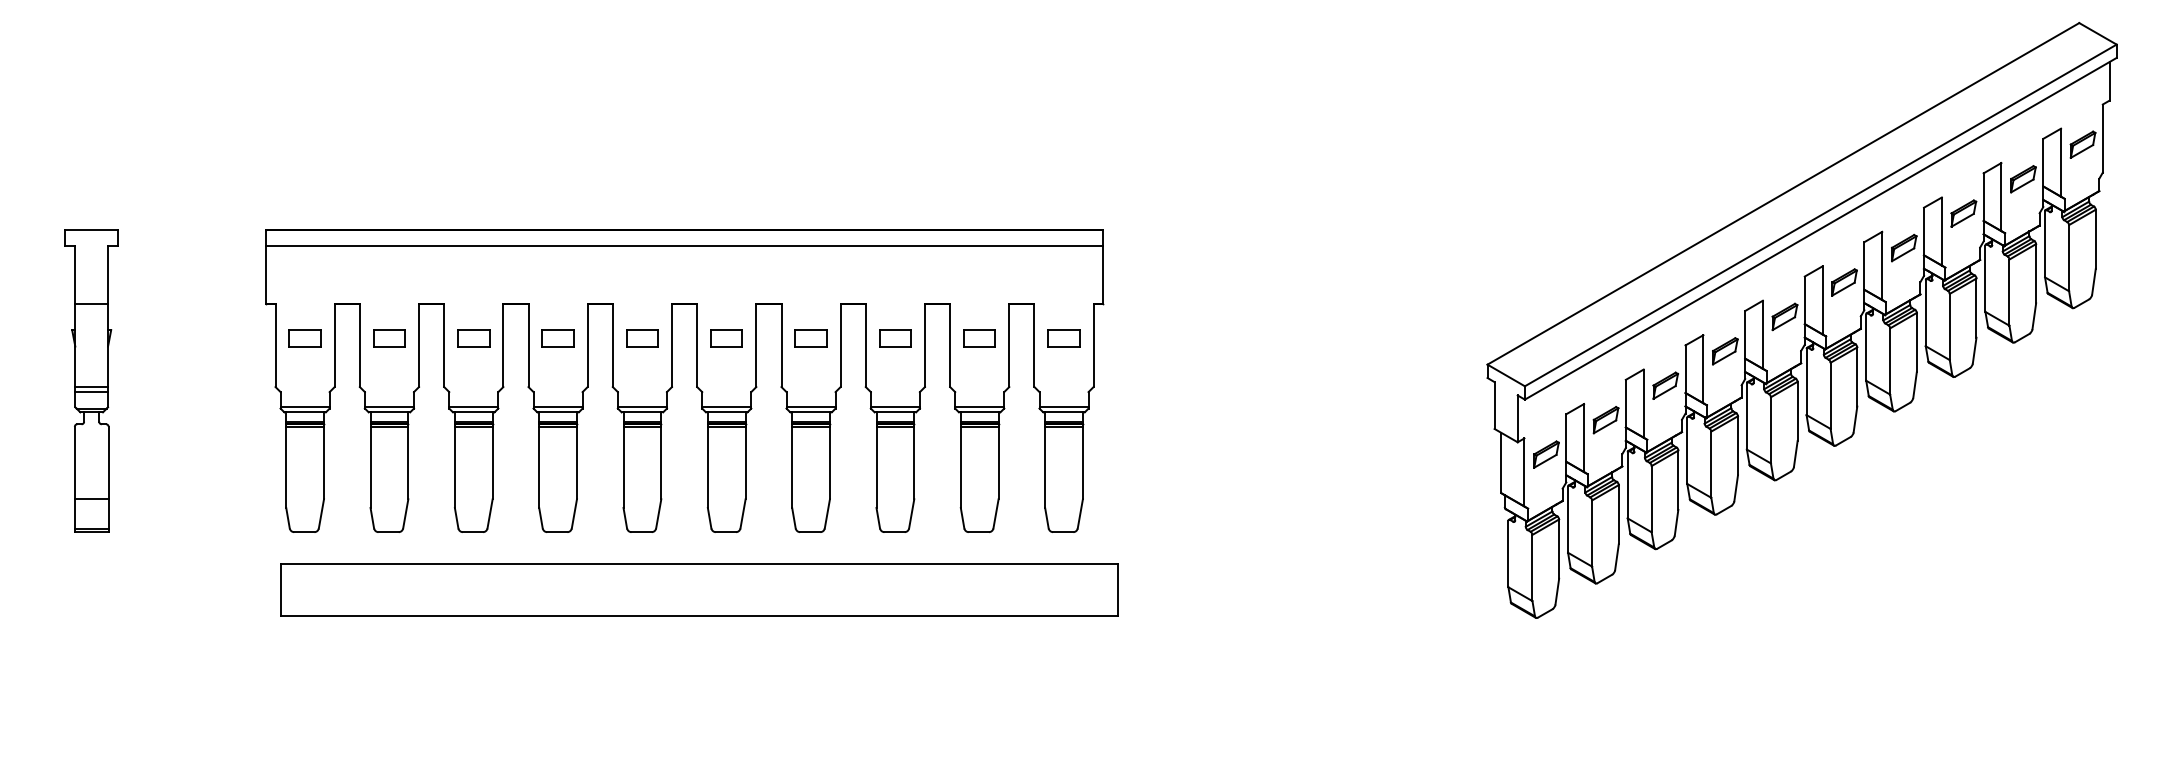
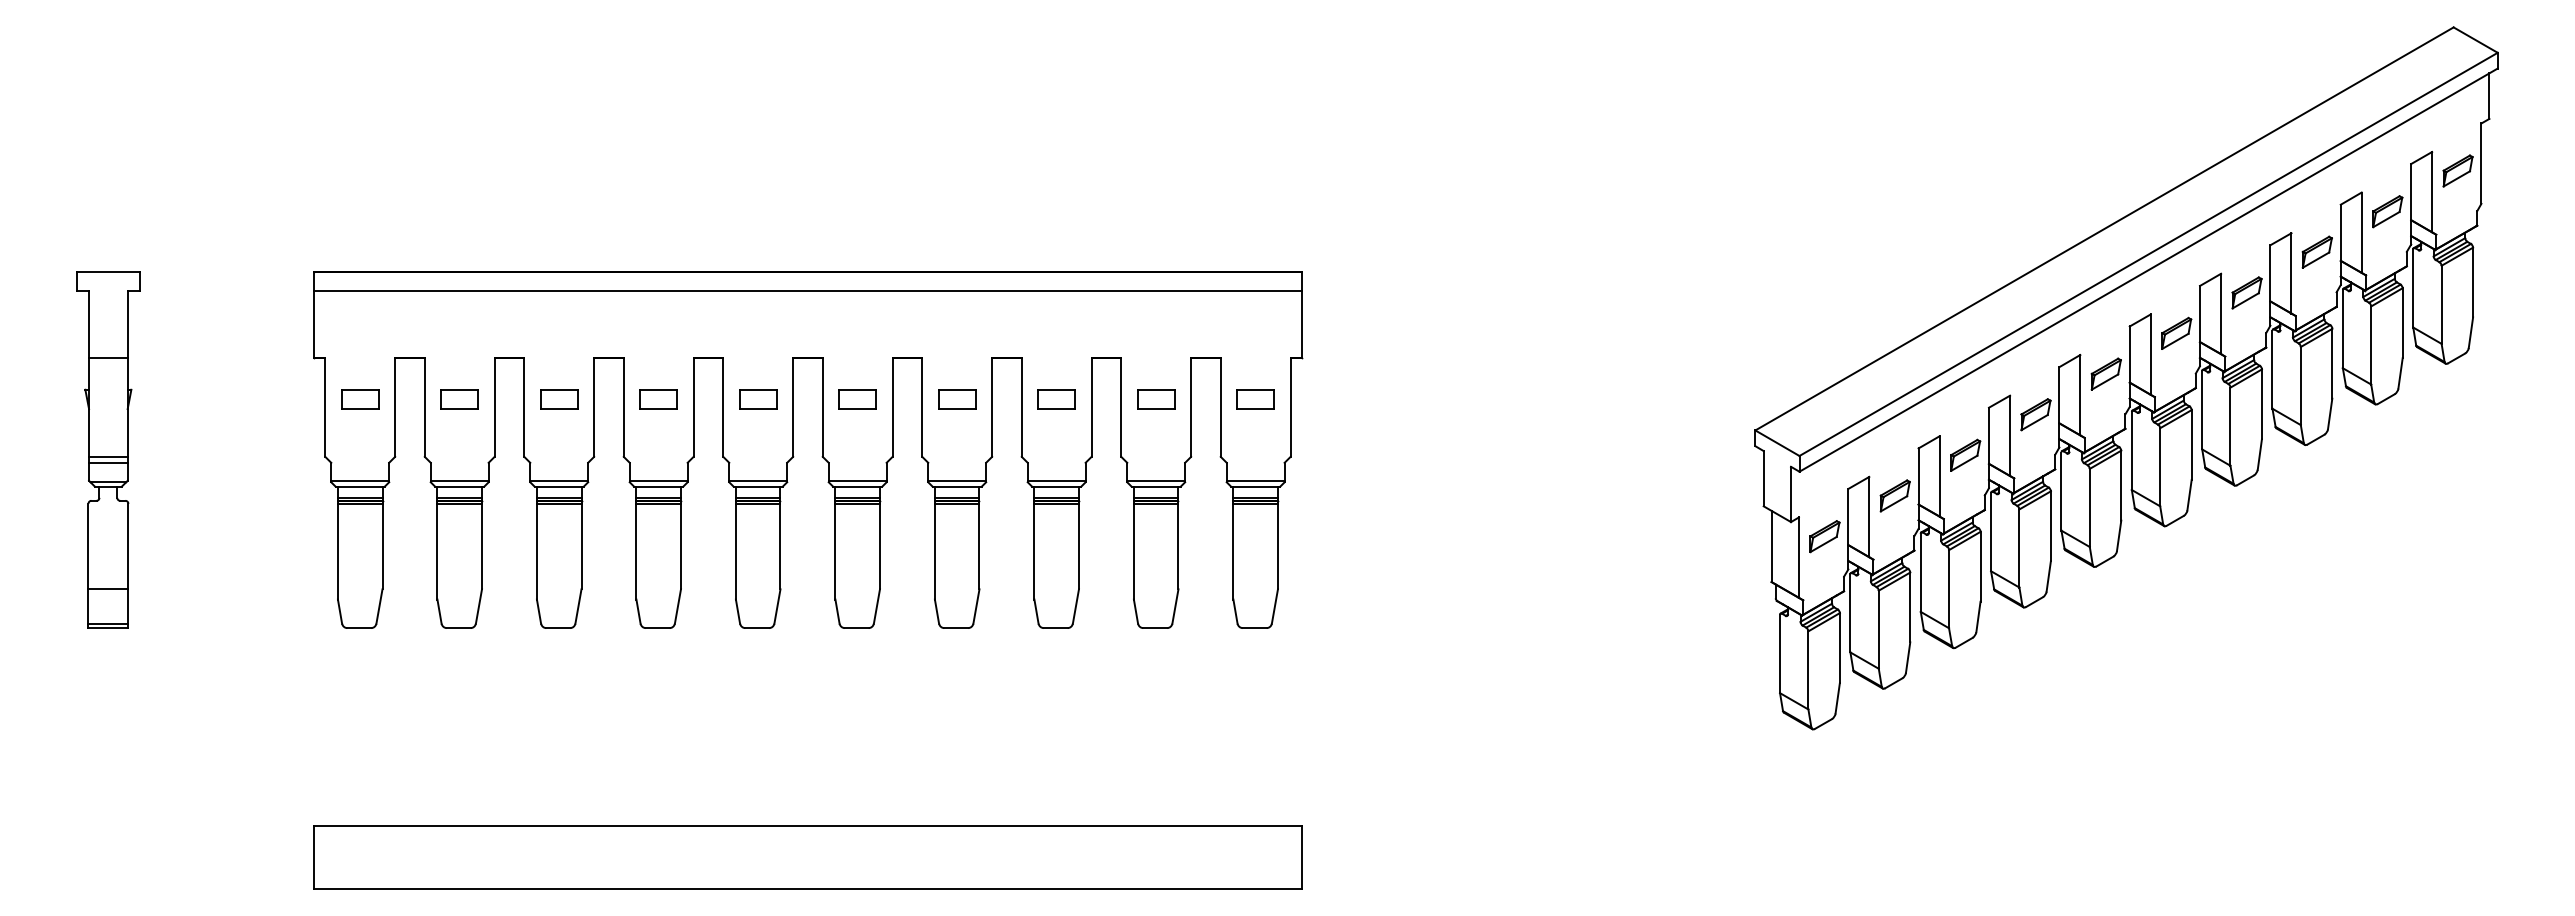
part: (699, 590) -> (807, 857), moved

